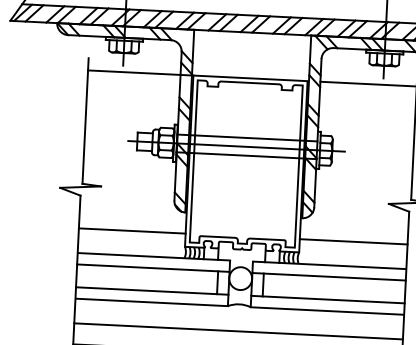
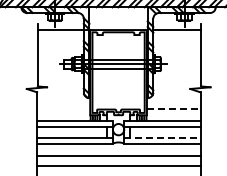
line: (132, 230) -> (63, 108), removed
line: (353, 241) -> (173, 108), solid -> dashed
line: (328, 298) -> (162, 137), solid -> dashed

